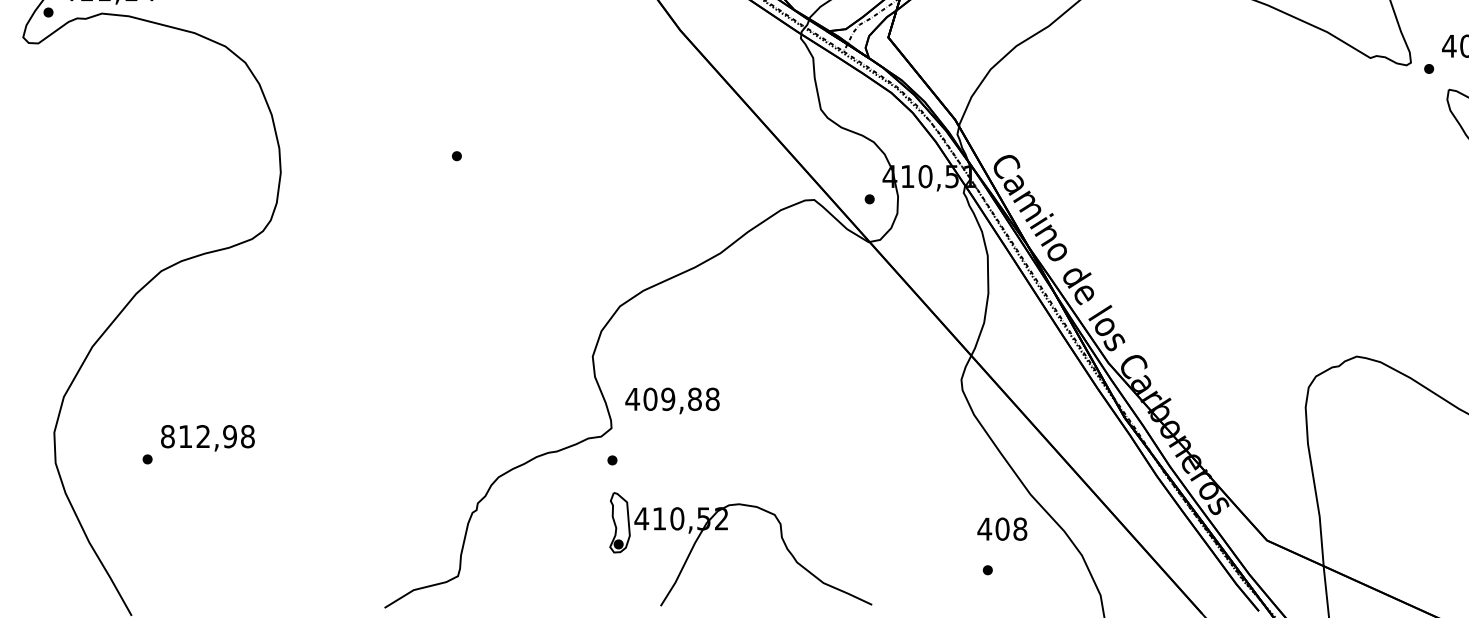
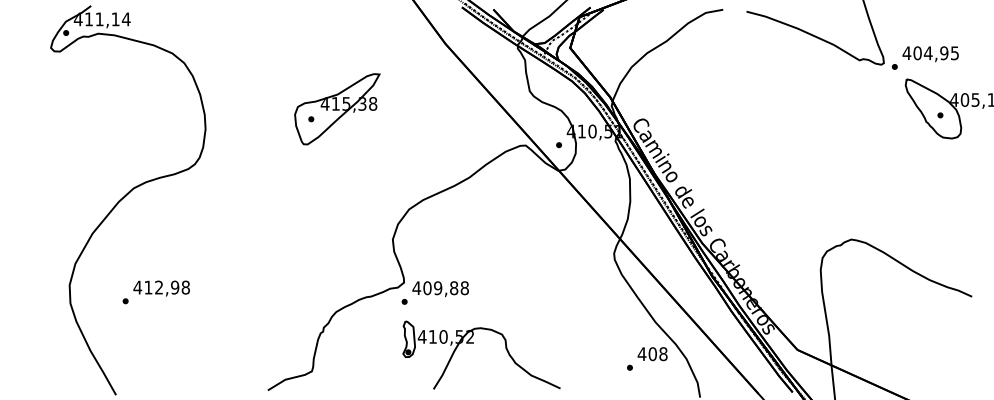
part: (500, 139) -> (337, 109), added
text: (672, 401) -> (440, 289), moved
text: (167, 436) -> (137, 287), 812,98 -> 412,98
text: (1002, 529) -> (652, 354), moved

